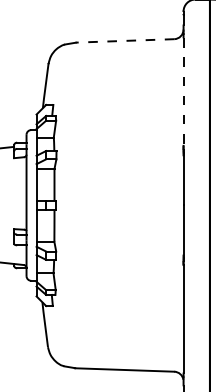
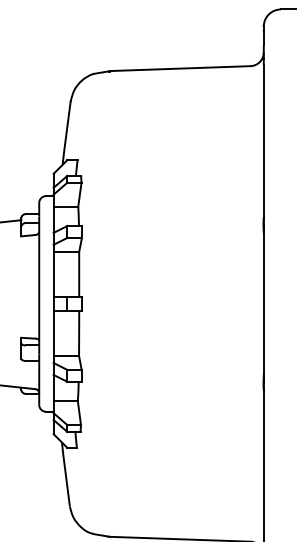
line: (124, 40) -> (179, 68), dashed -> solid
line: (183, 92) -> (263, 142), dashed -> solid

